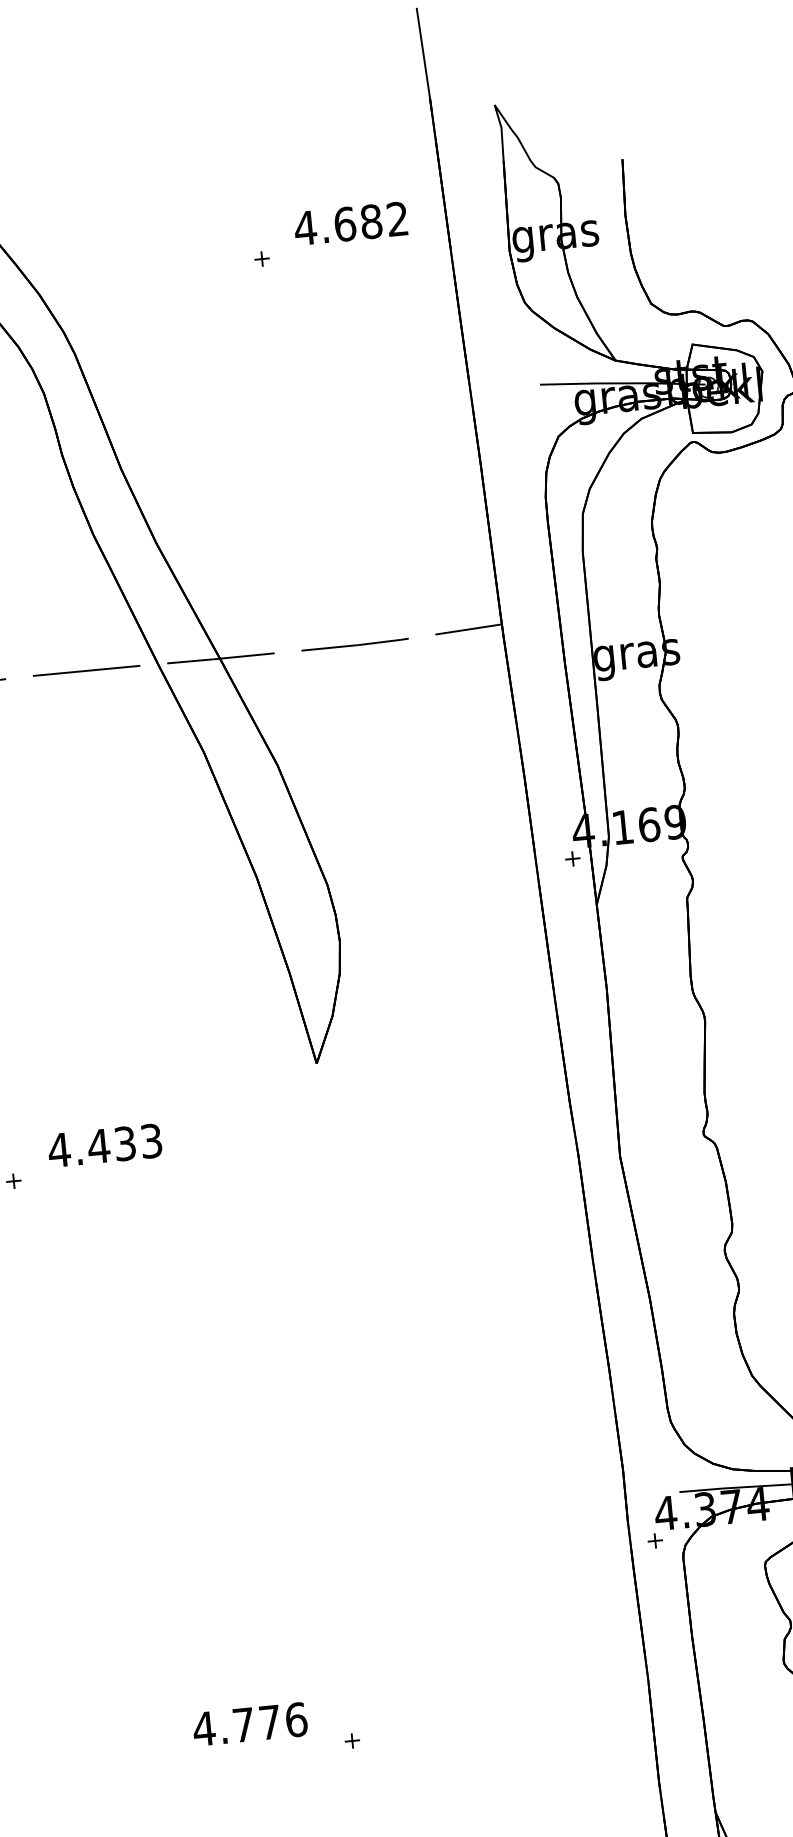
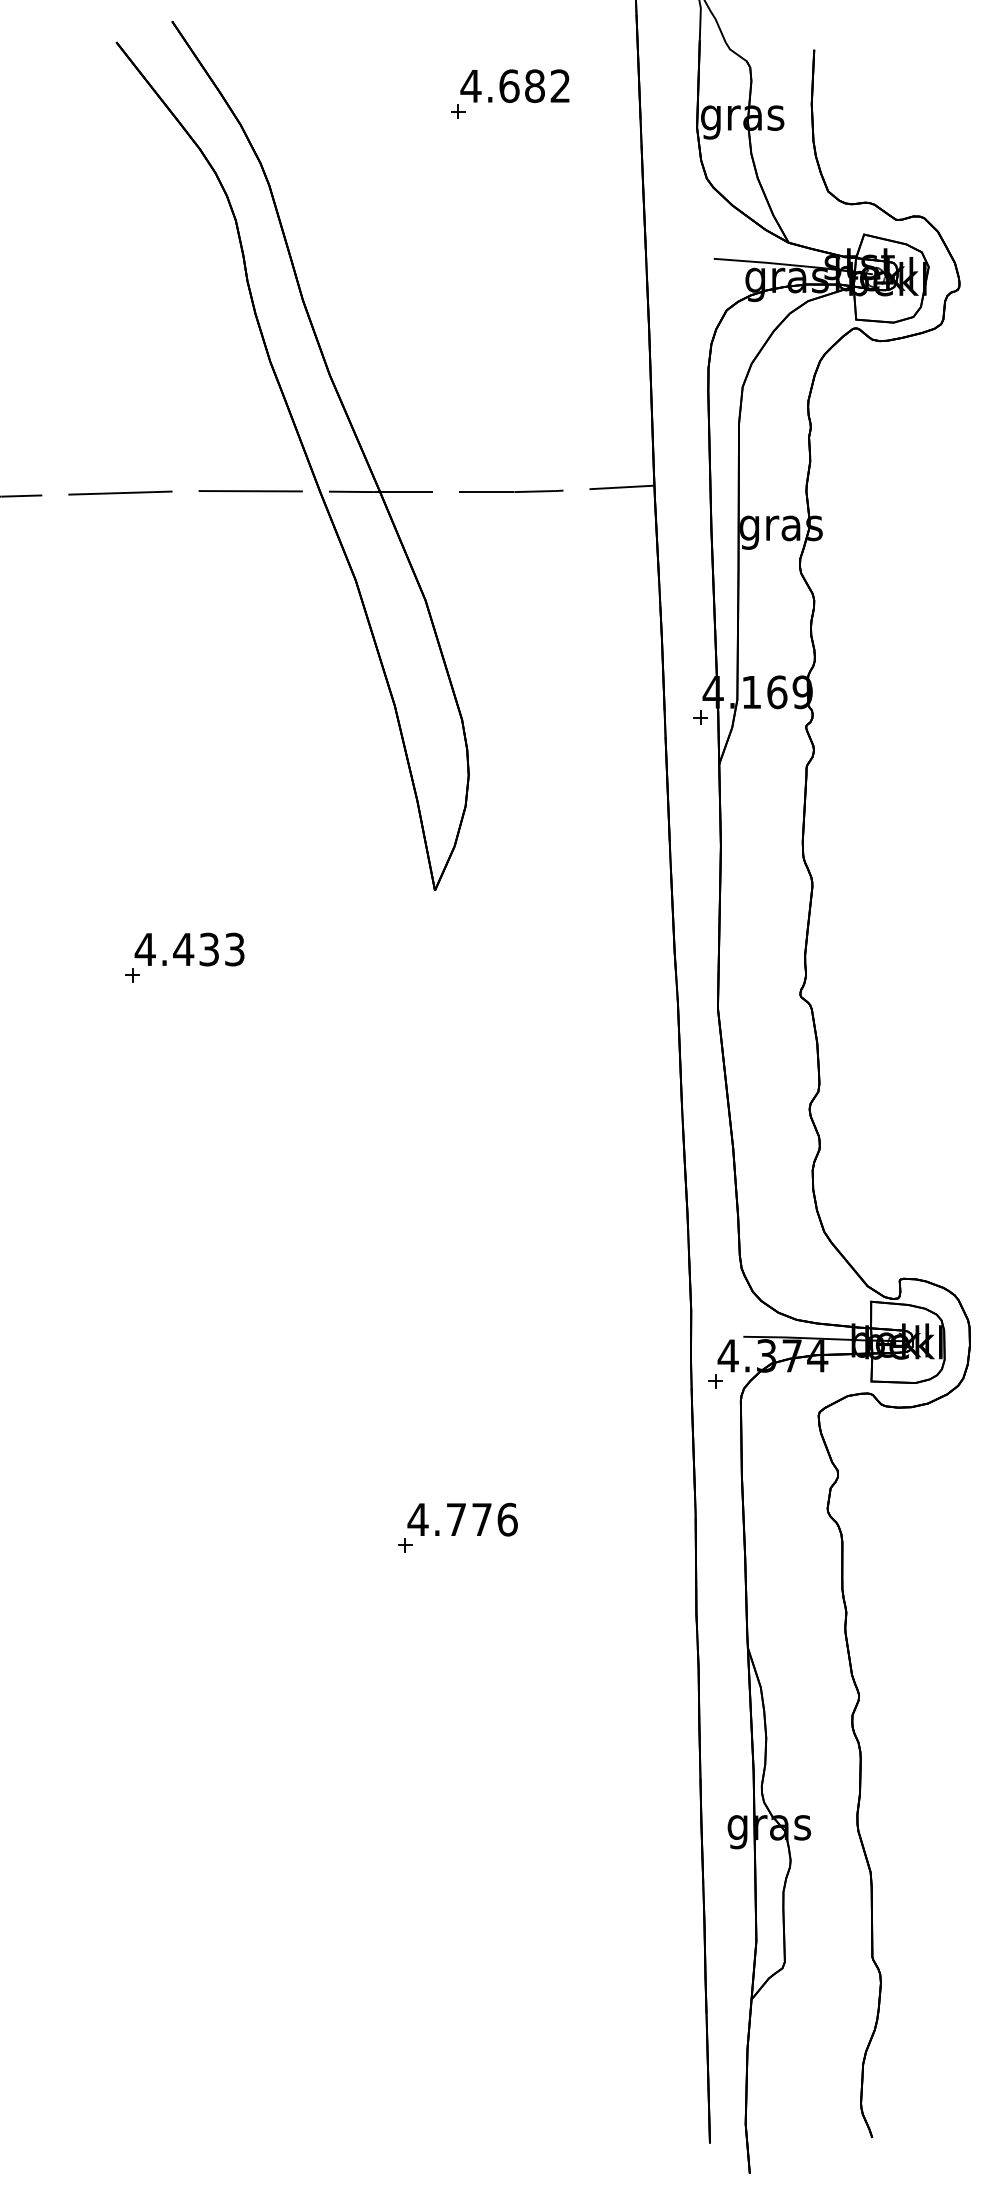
text: (350, 224) -> (514, 86), moved
text: (104, 1145) -> (189, 949), moved
text: (249, 1724) -> (462, 1519), moved

